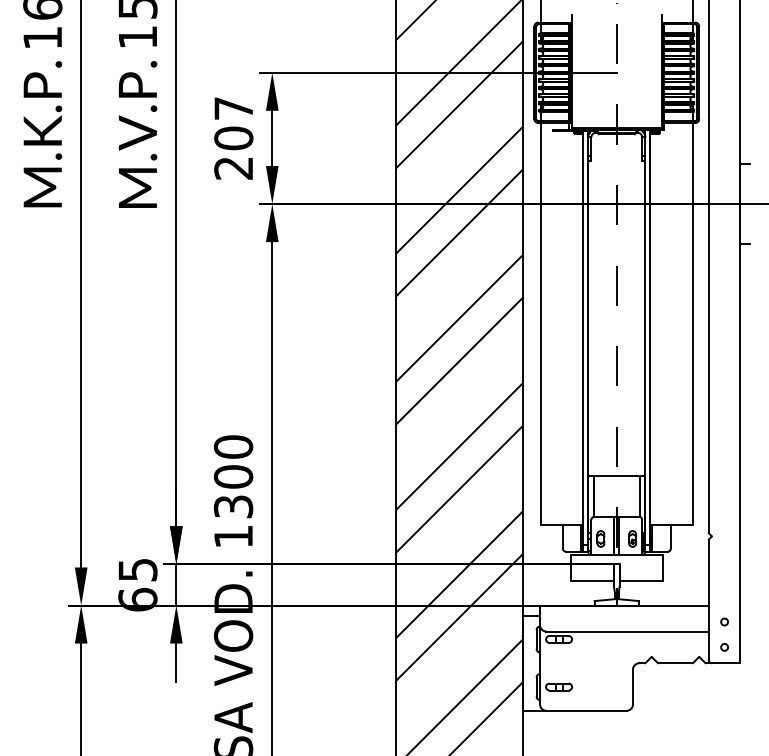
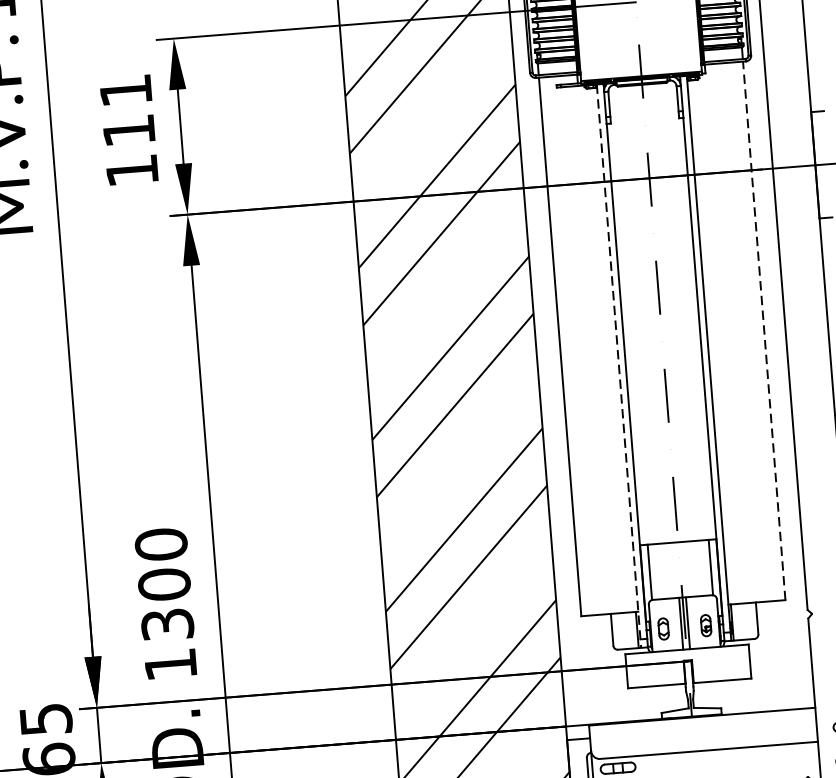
text: (233, 138) -> (128, 130), 207 -> 111
line: (692, 323) -> (763, 330), solid -> dashed
line: (583, 342) -> (619, 367), solid -> dashed

